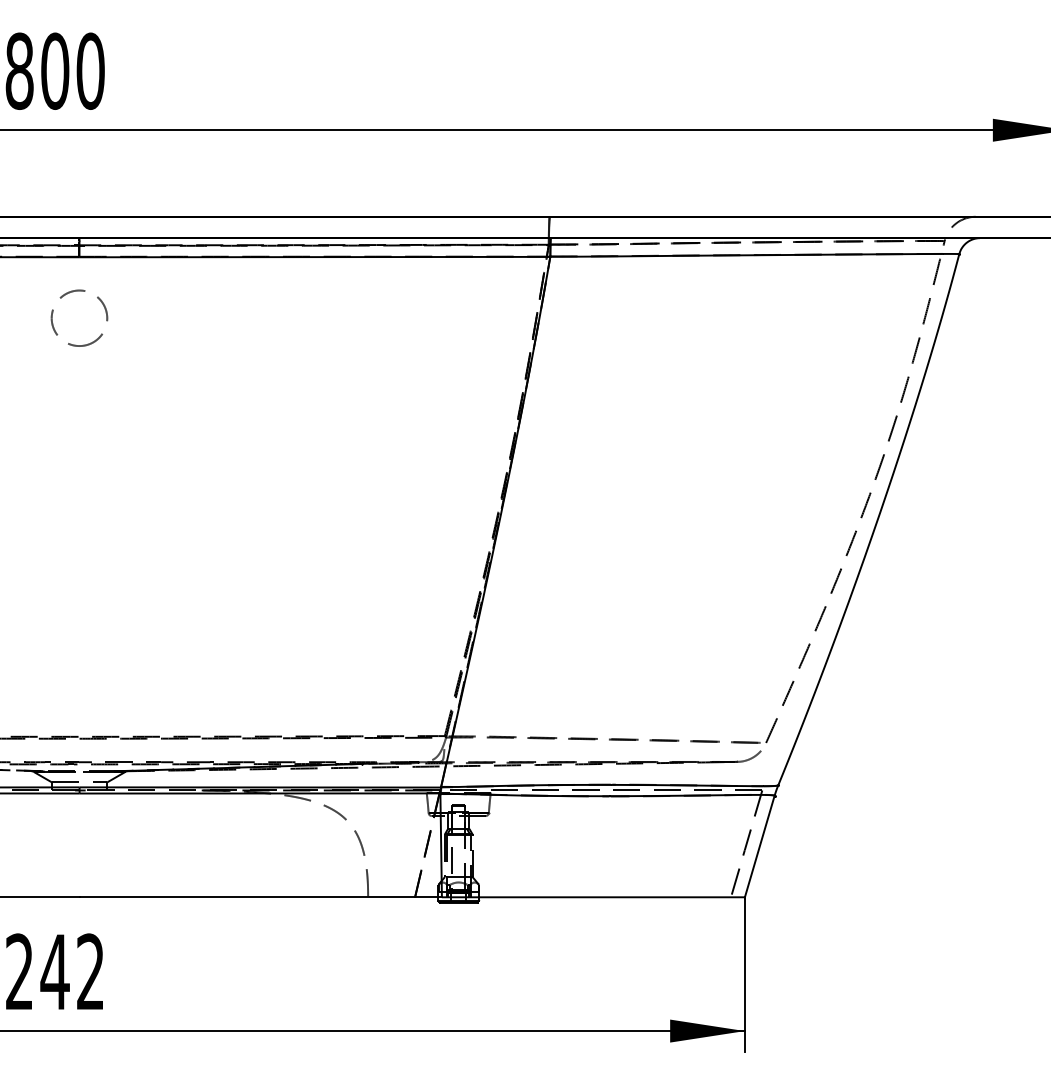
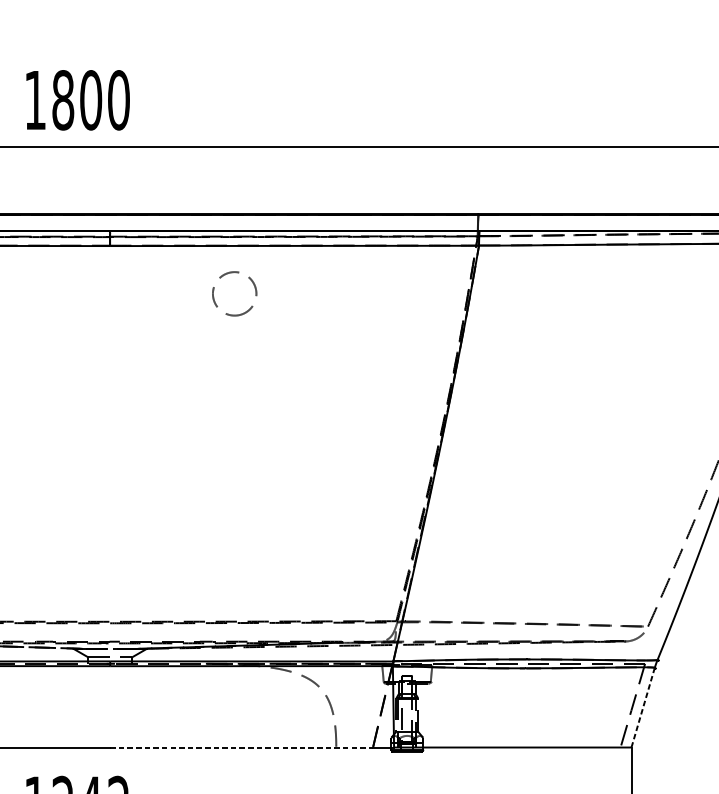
part: (73, 292) -> (230, 273), moved
line: (759, 846) -> (642, 707), solid -> dashed
line: (247, 897) -> (241, 747), solid -> dashed

